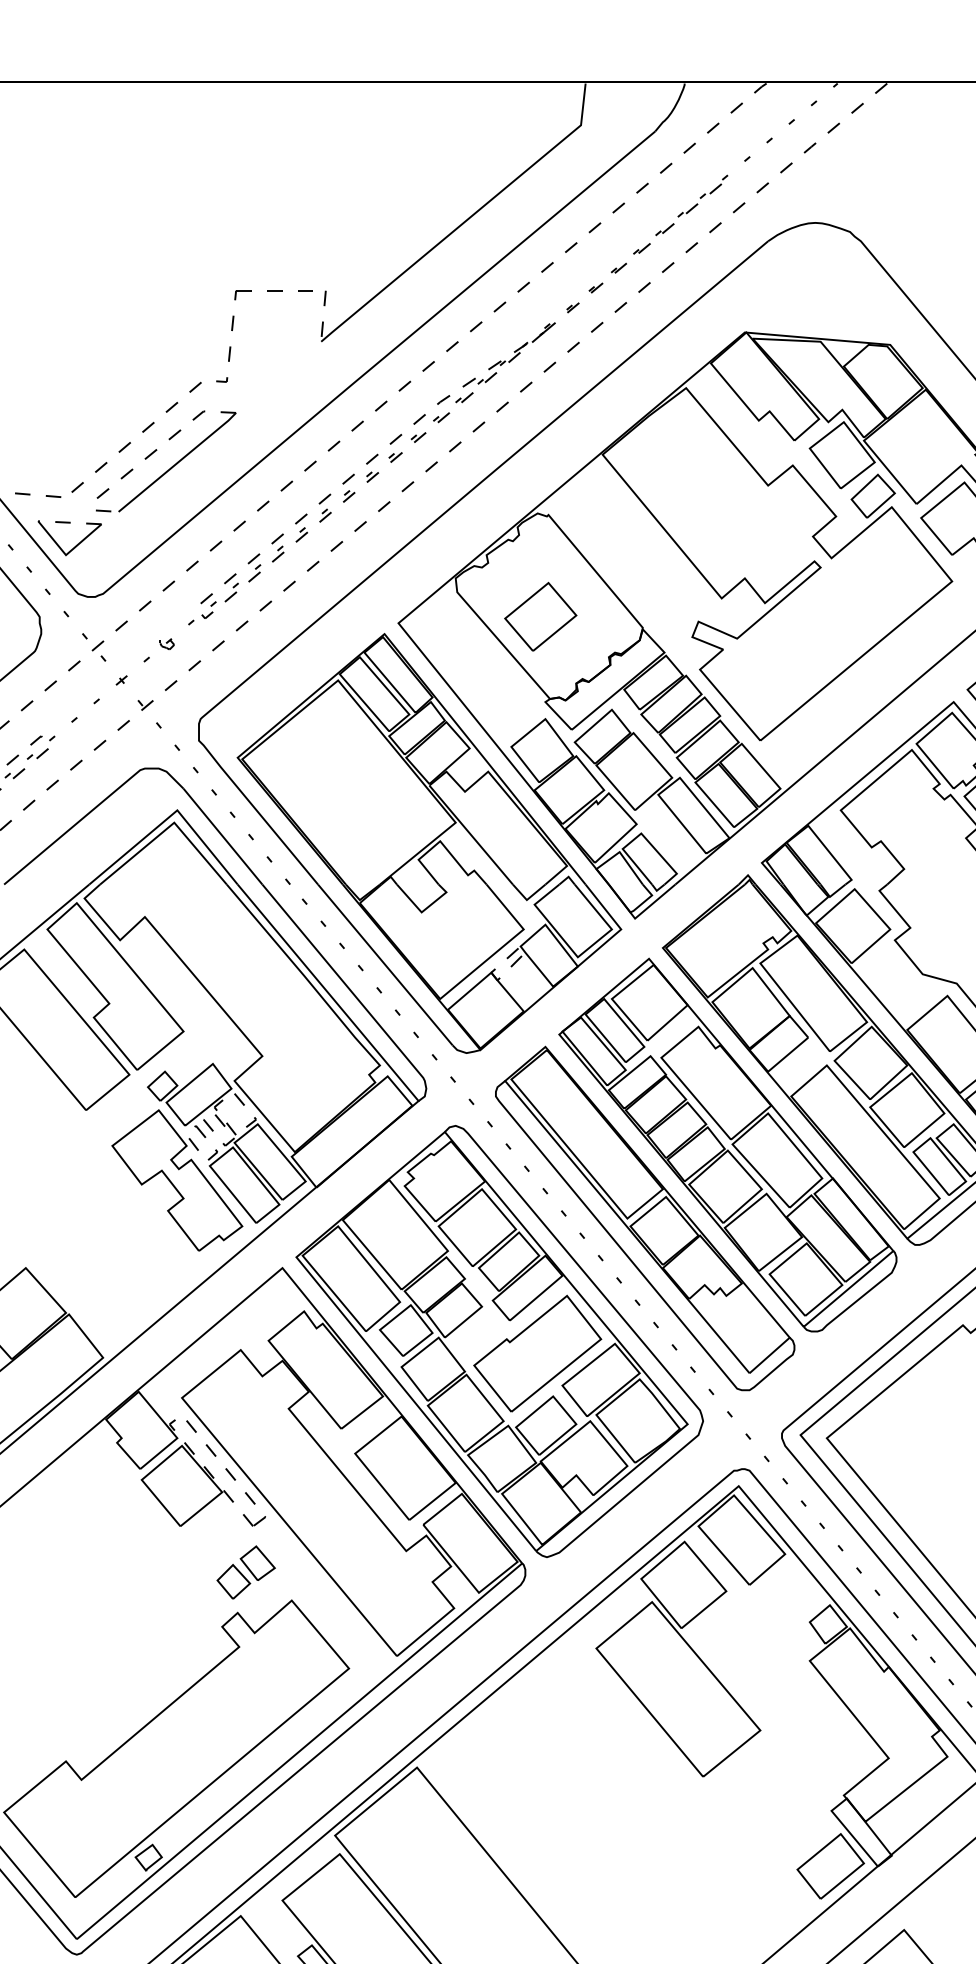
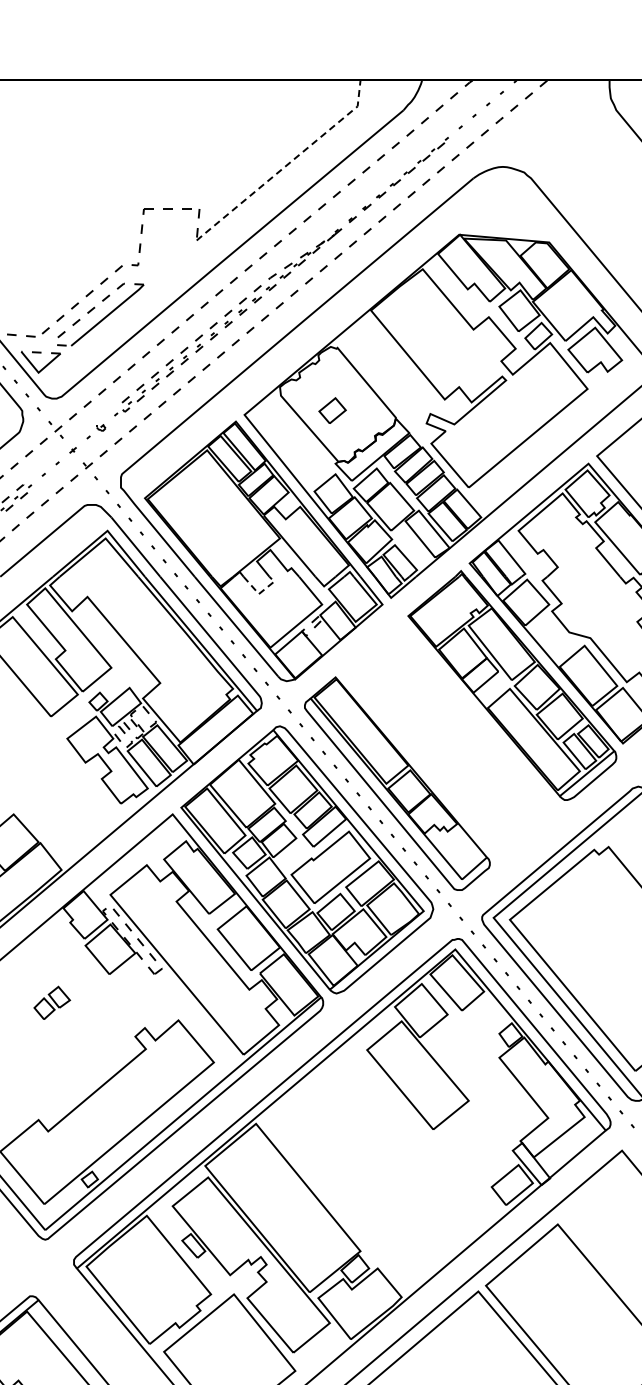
line: (467, 218) -> (287, 164), solid -> dashed
part: (540, 616) -> (332, 410), size x0.6
line: (424, 909) -> (260, 592), solid -> dashed
part: (727, 1143) -> (448, 737), removed
part: (246, 1571) -> (52, 1002), moved

